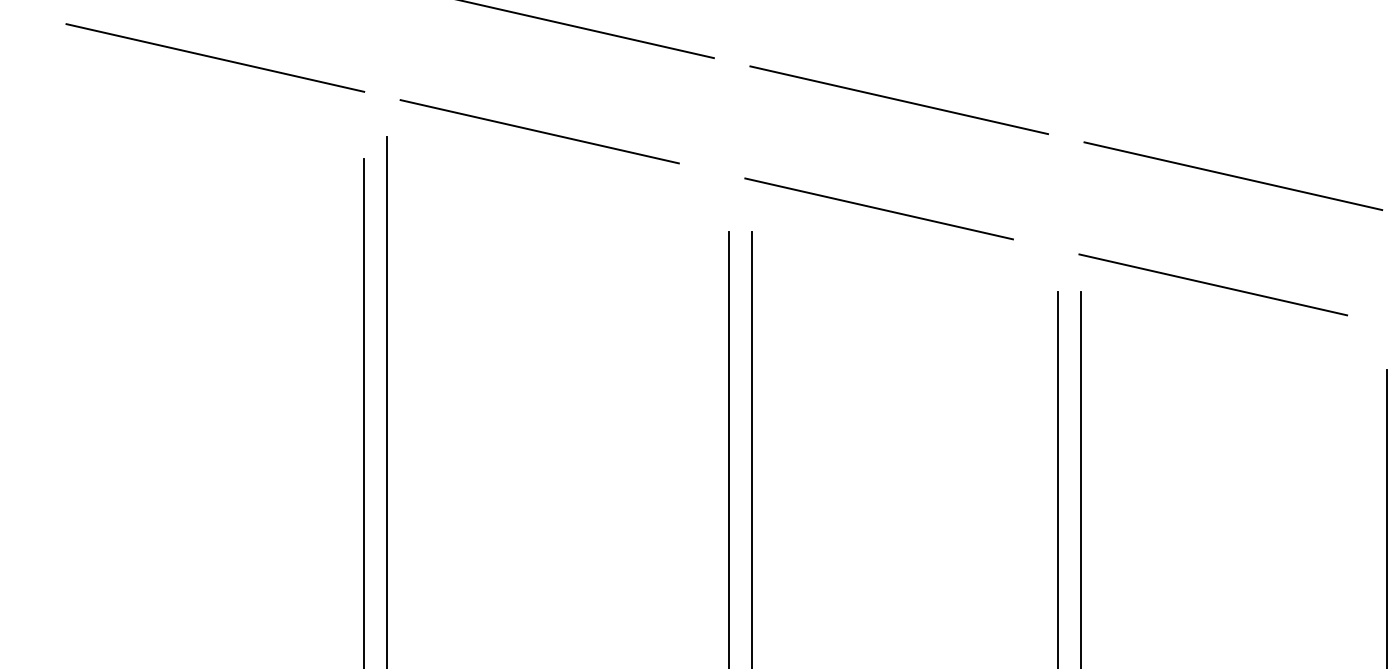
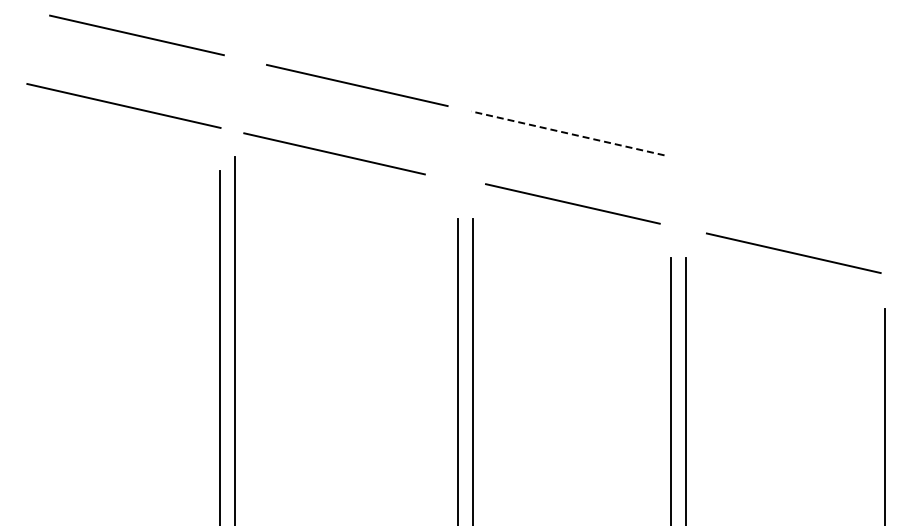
line: (898, 100) -> (567, 133), solid -> dashed
line: (1232, 175) -> (784, 182), removed
line: (878, 208) -> (572, 203), moved
line: (1212, 283) -> (793, 252), moved

